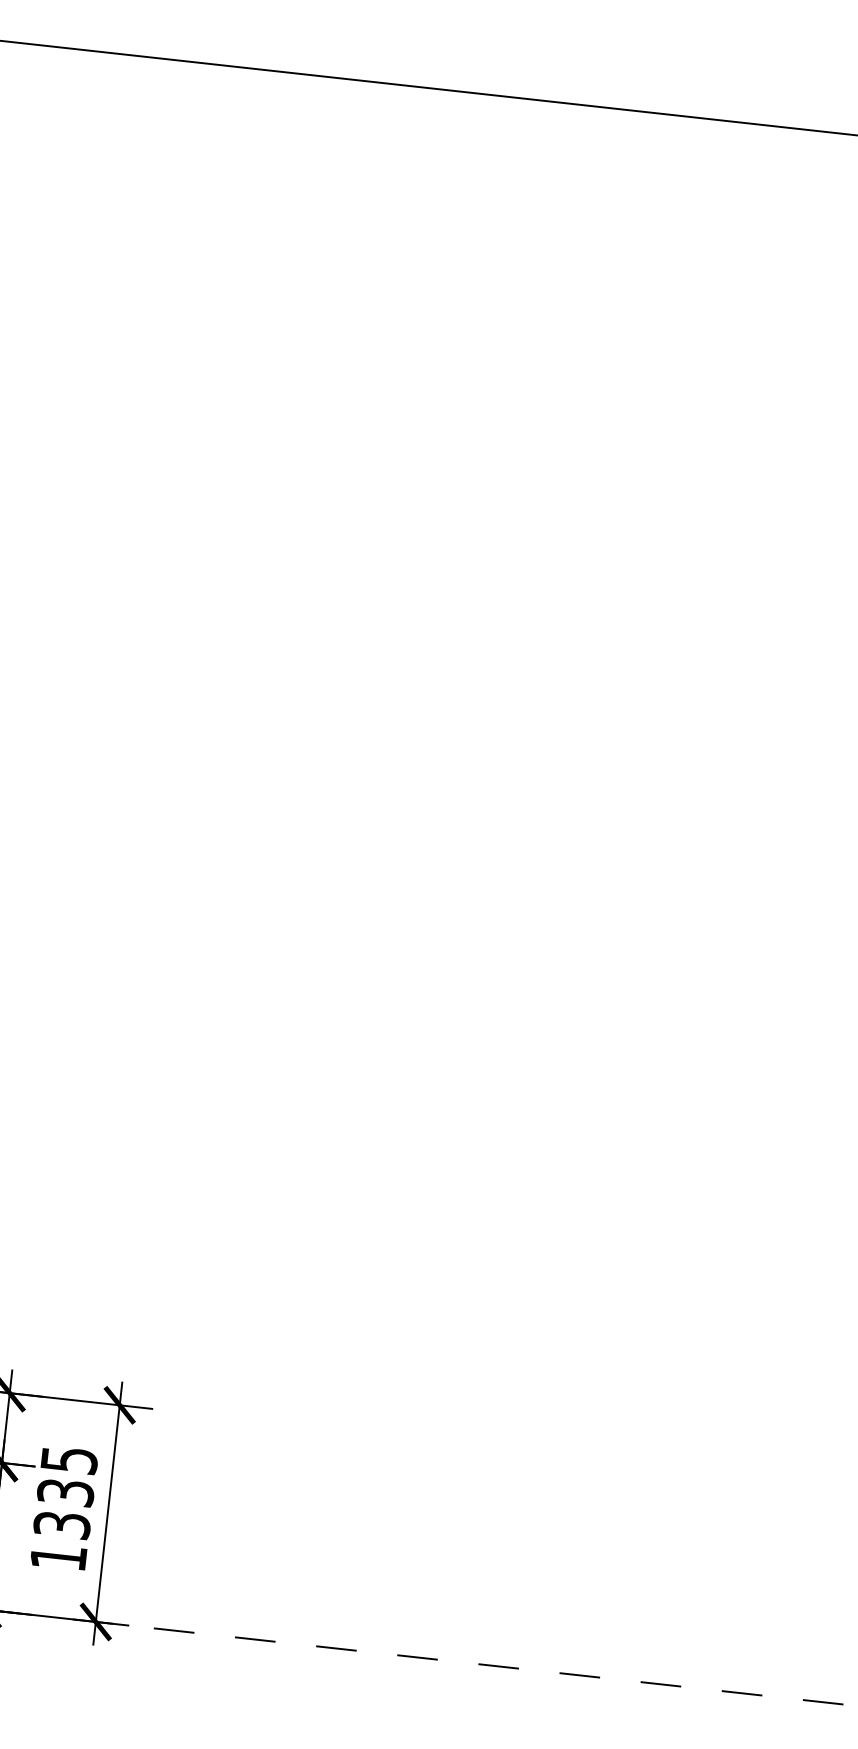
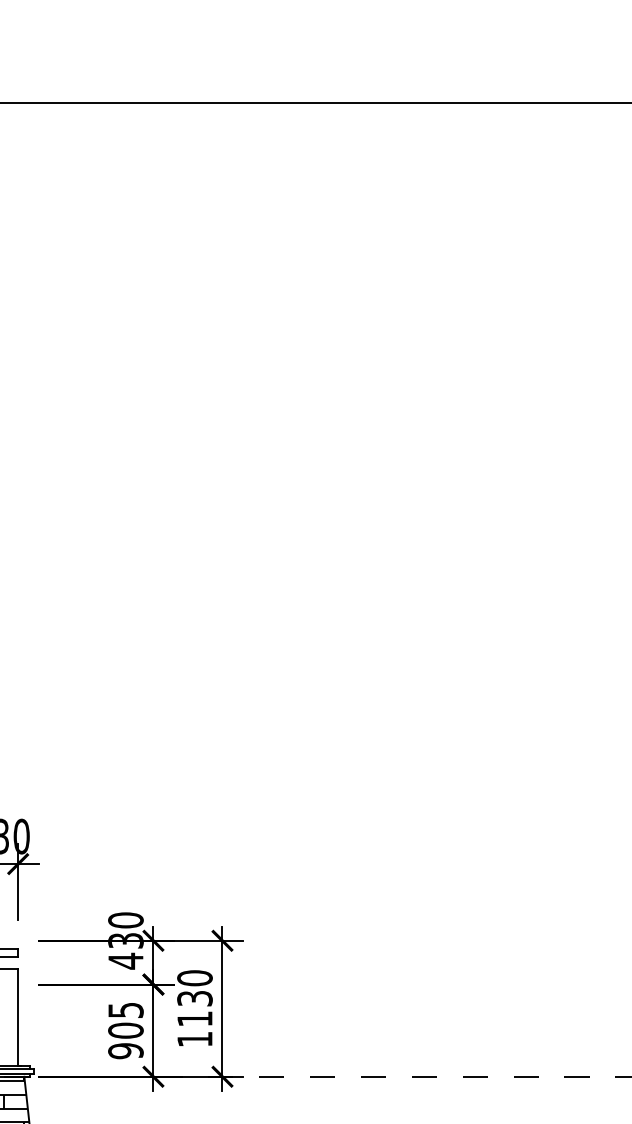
text: (65, 1492) -> (194, 998), 1335 -> 1130

